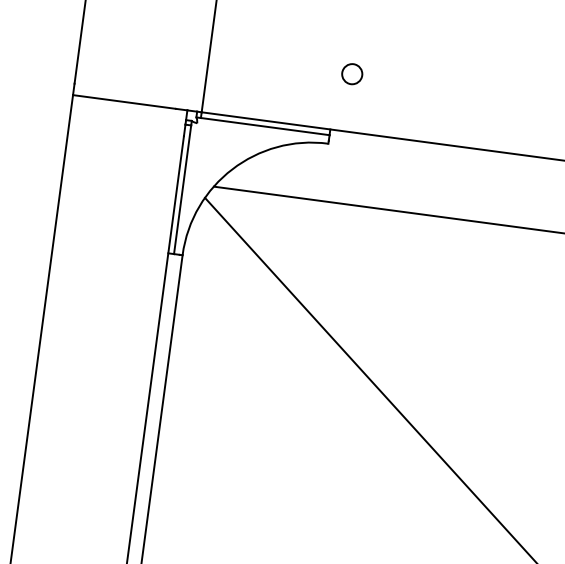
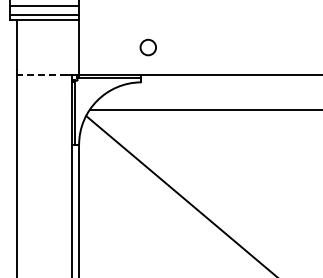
circle: (352, 73) -> (148, 47), size x1.6
line: (124, 102) -> (41, 75), solid -> dashed

